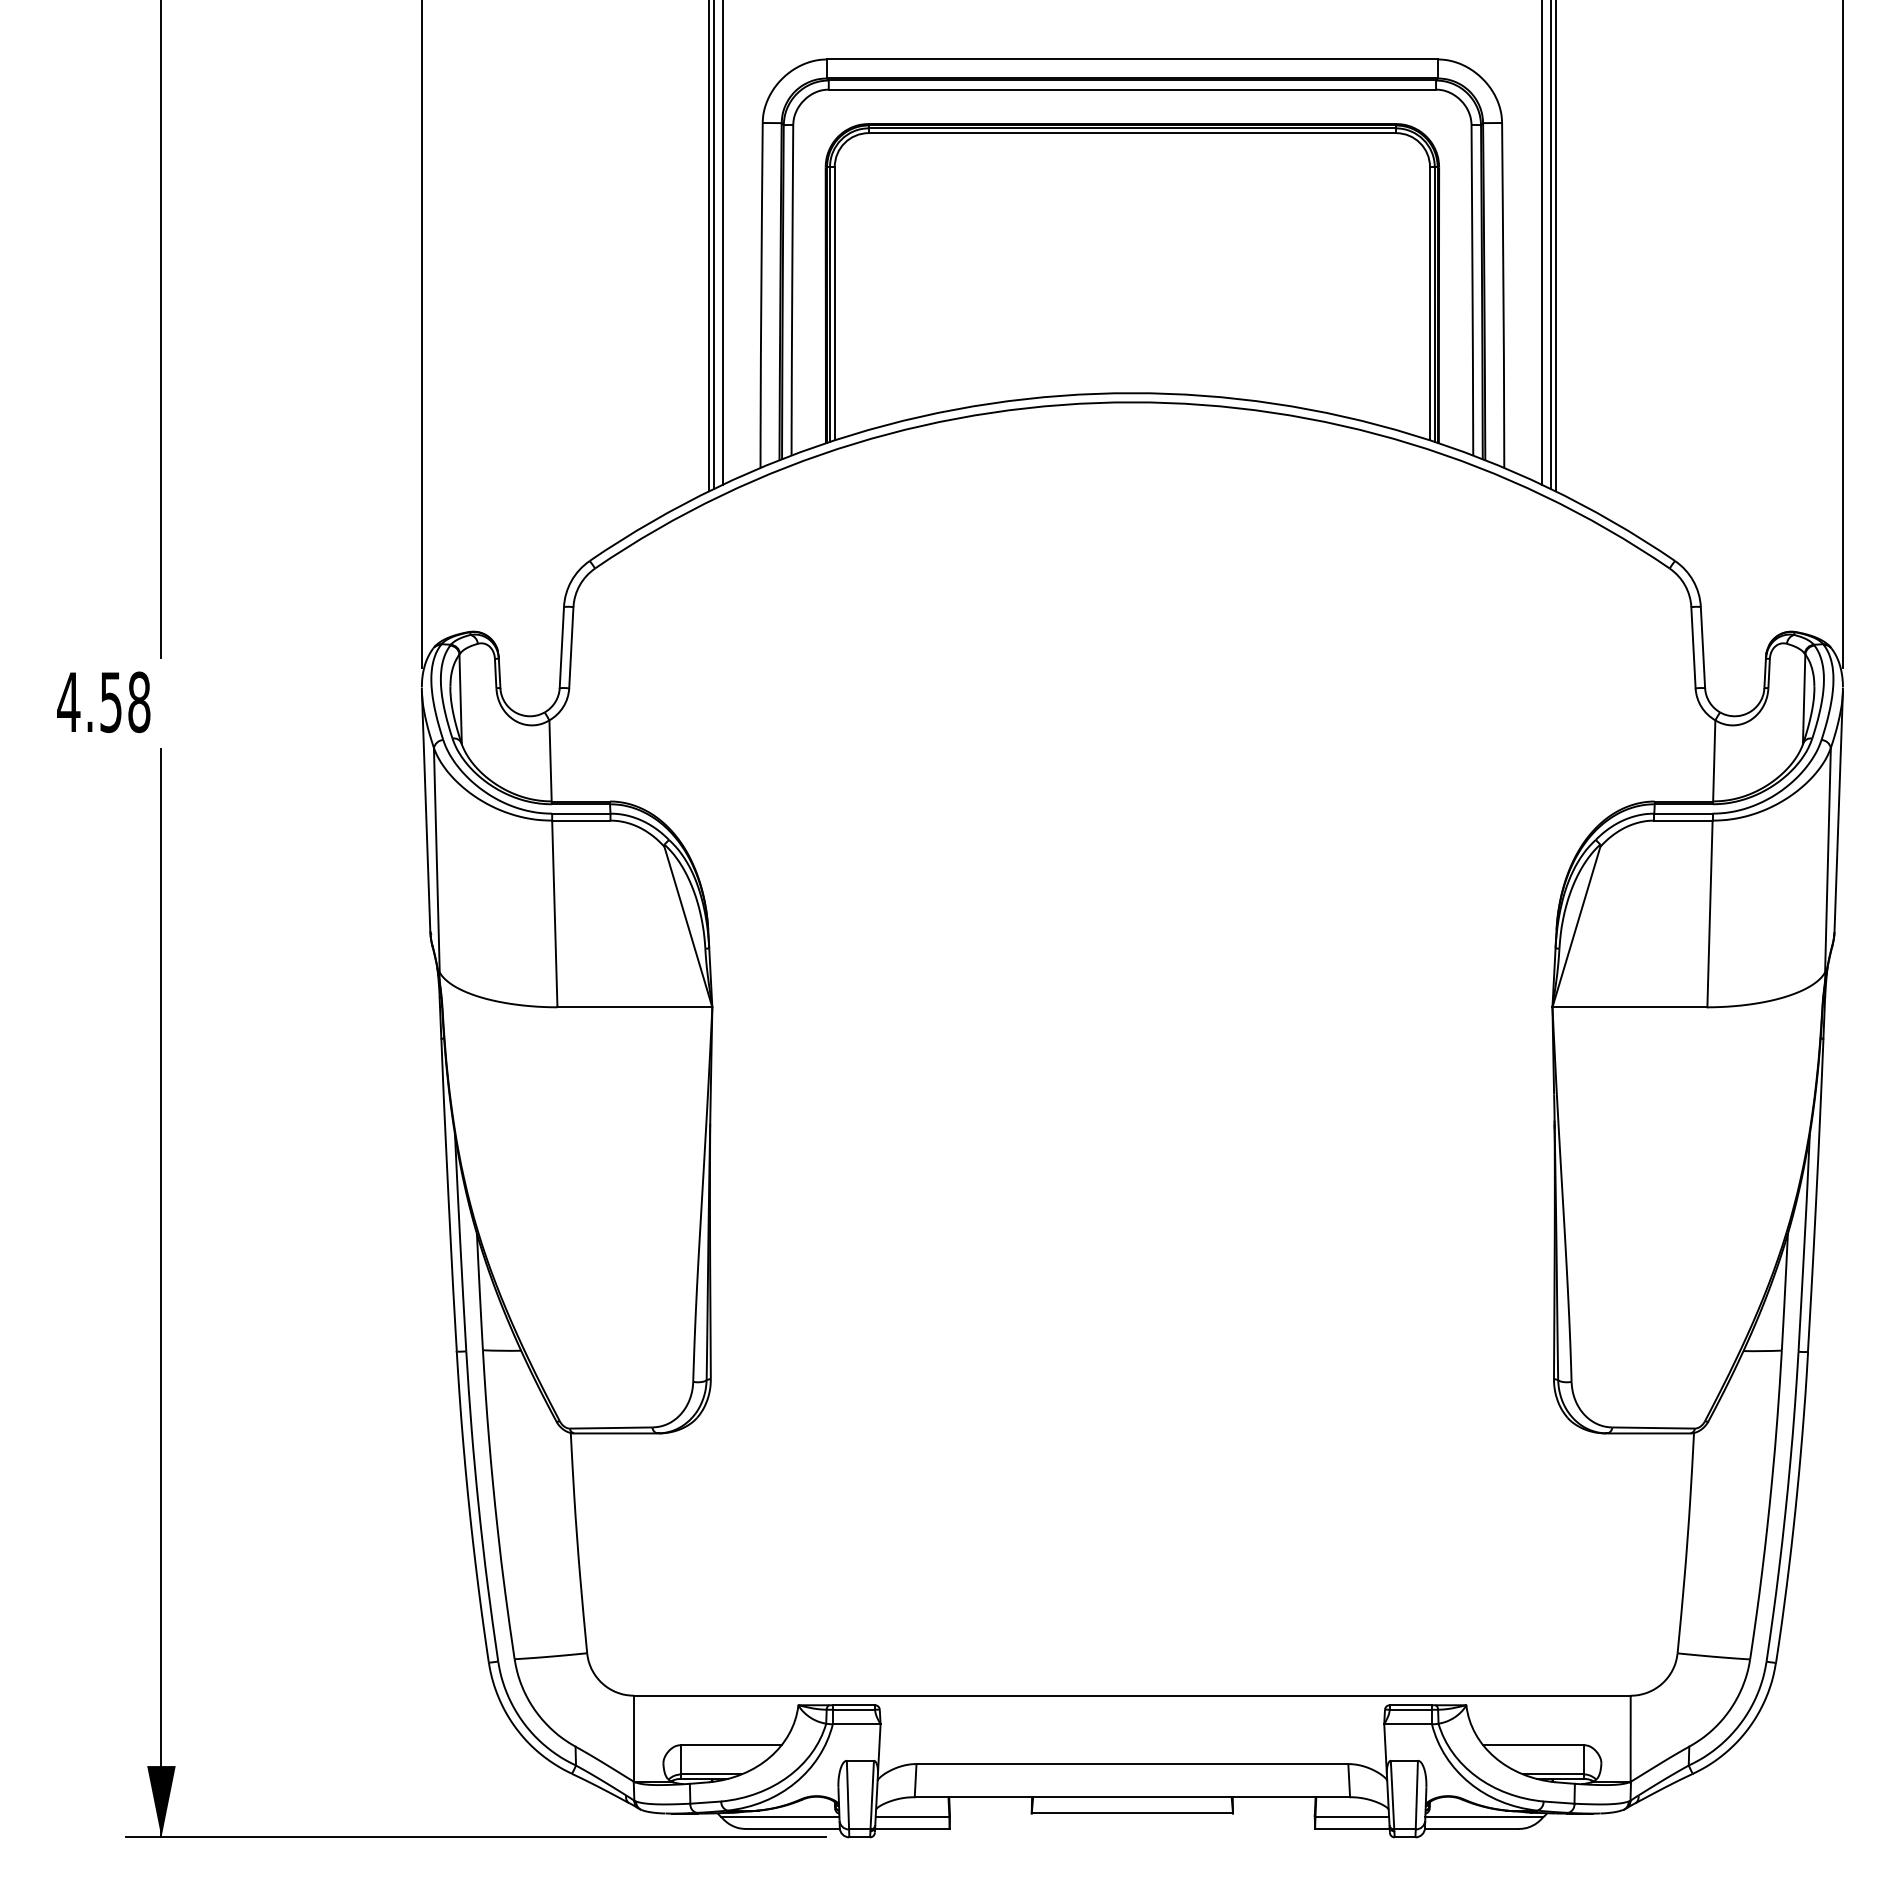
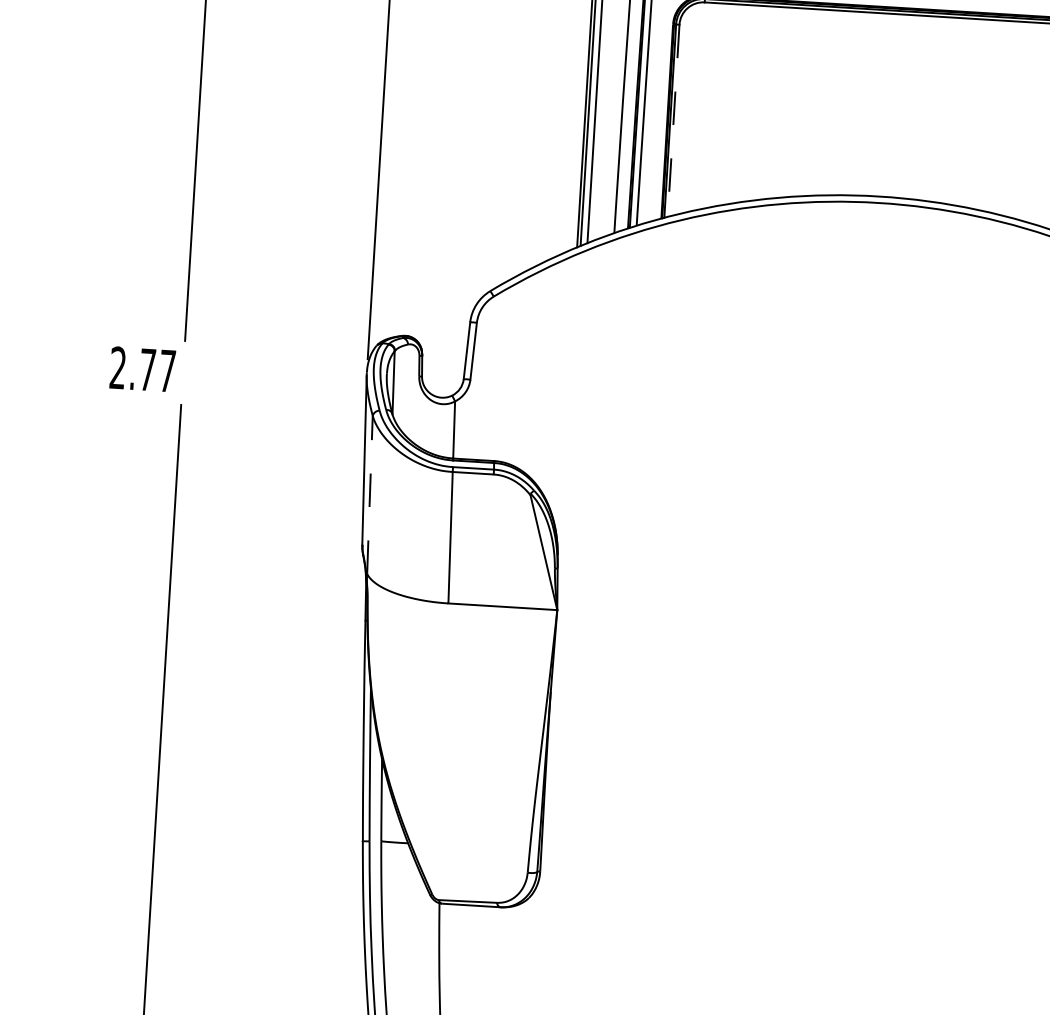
line: (834, 303) -> (673, 120), solid -> dashed
text: (103, 702) -> (142, 369), 4.58 -> 2.77
line: (436, 859) -> (369, 494), solid -> dashed

